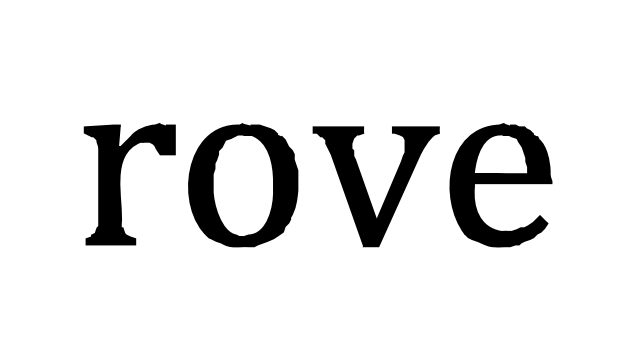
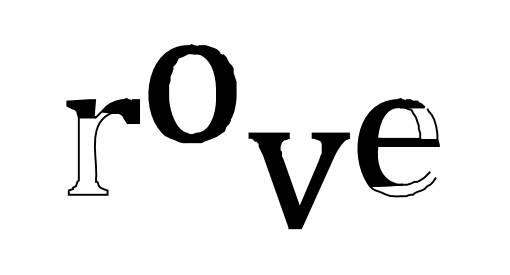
fill: (512, 154) -> (407, 123), removed
part: (243, 185) -> (192, 93), moved
part: (366, 187) -> (291, 181), moved
fill: (115, 191) -> (91, 152), removed
fill: (505, 230) -> (402, 183), removed

